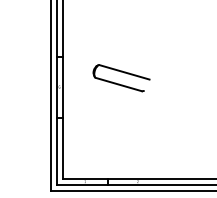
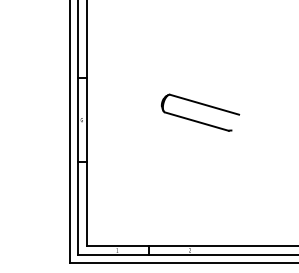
part: (123, 72) -> (202, 105), moved

